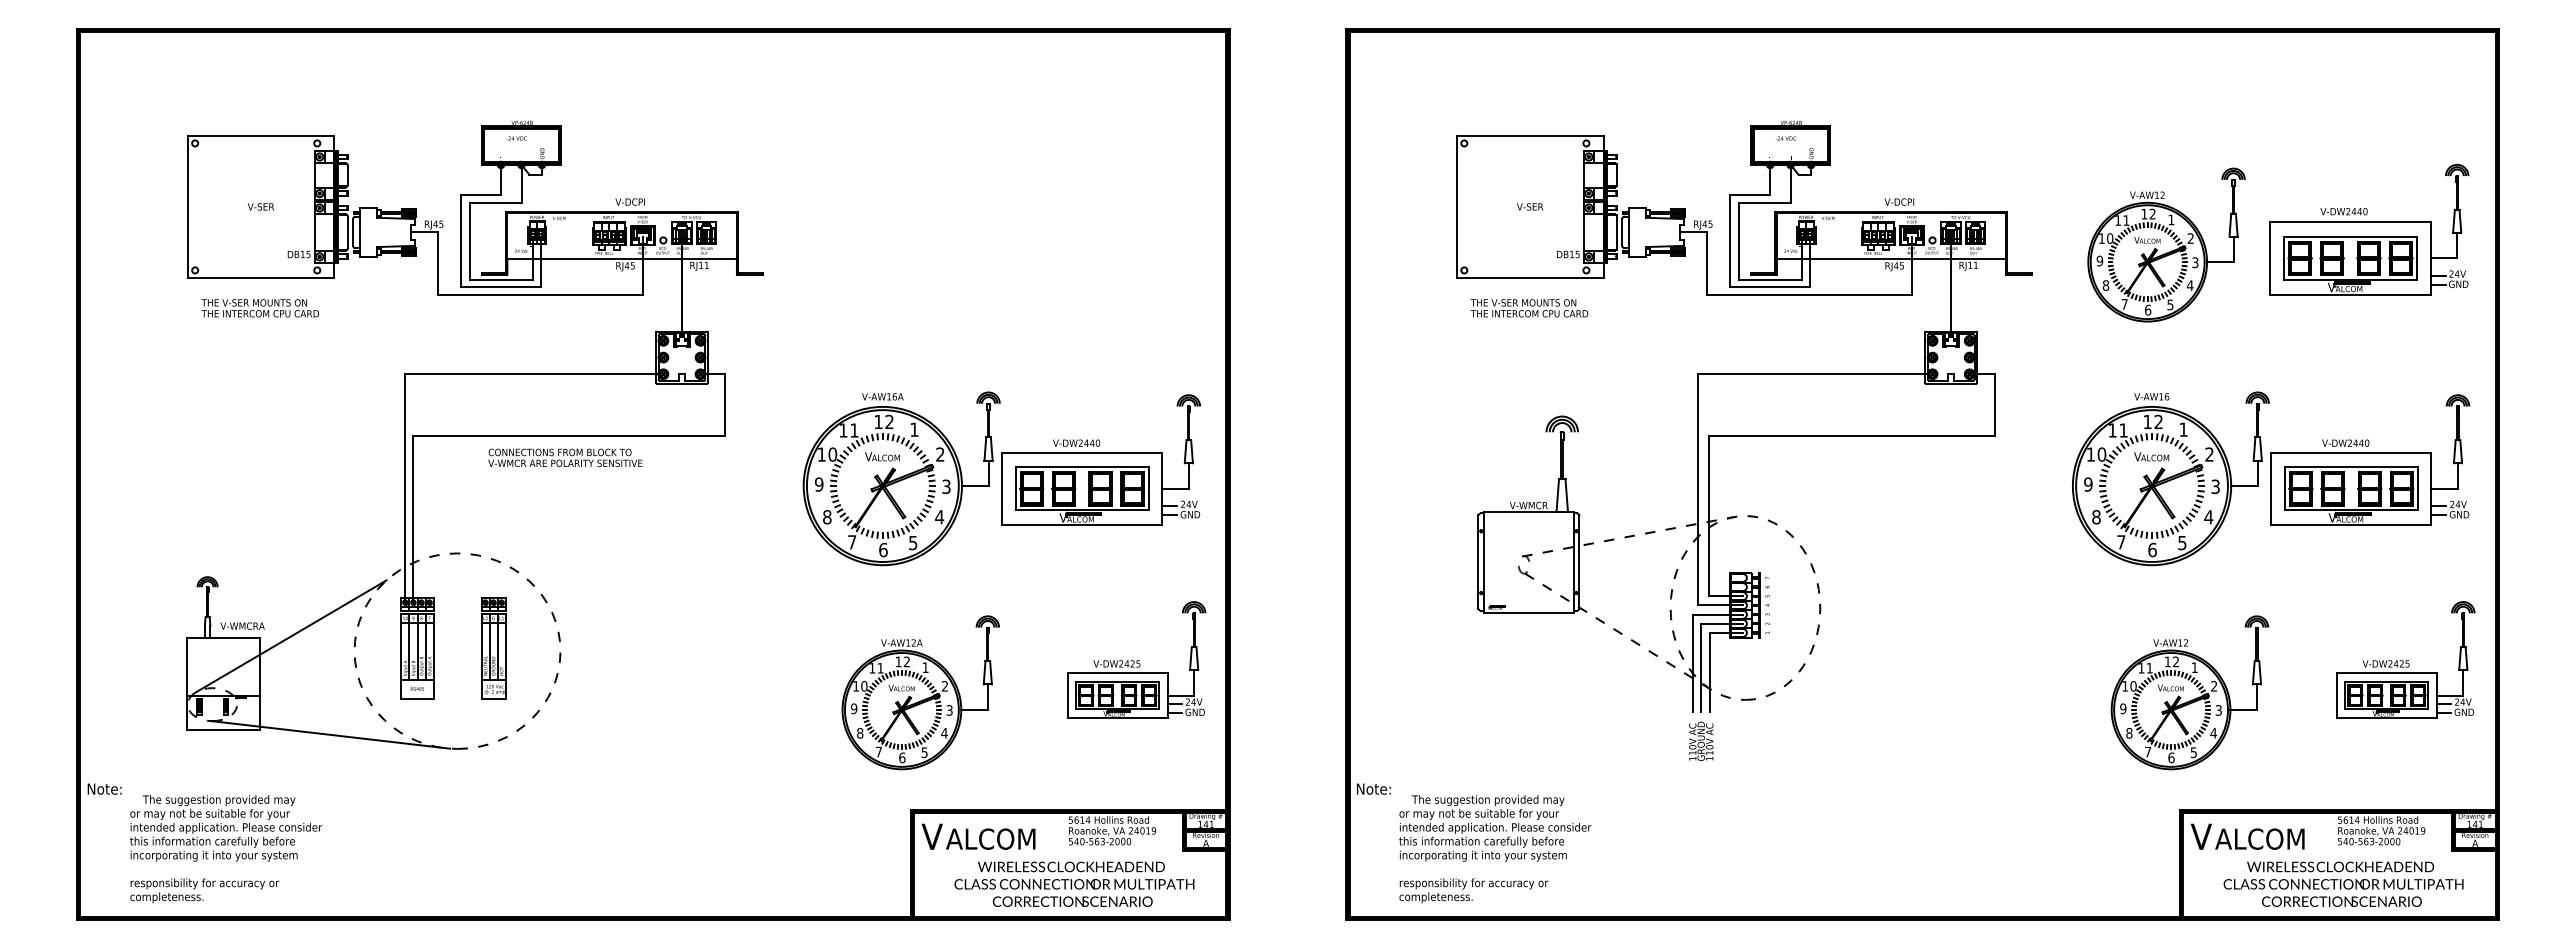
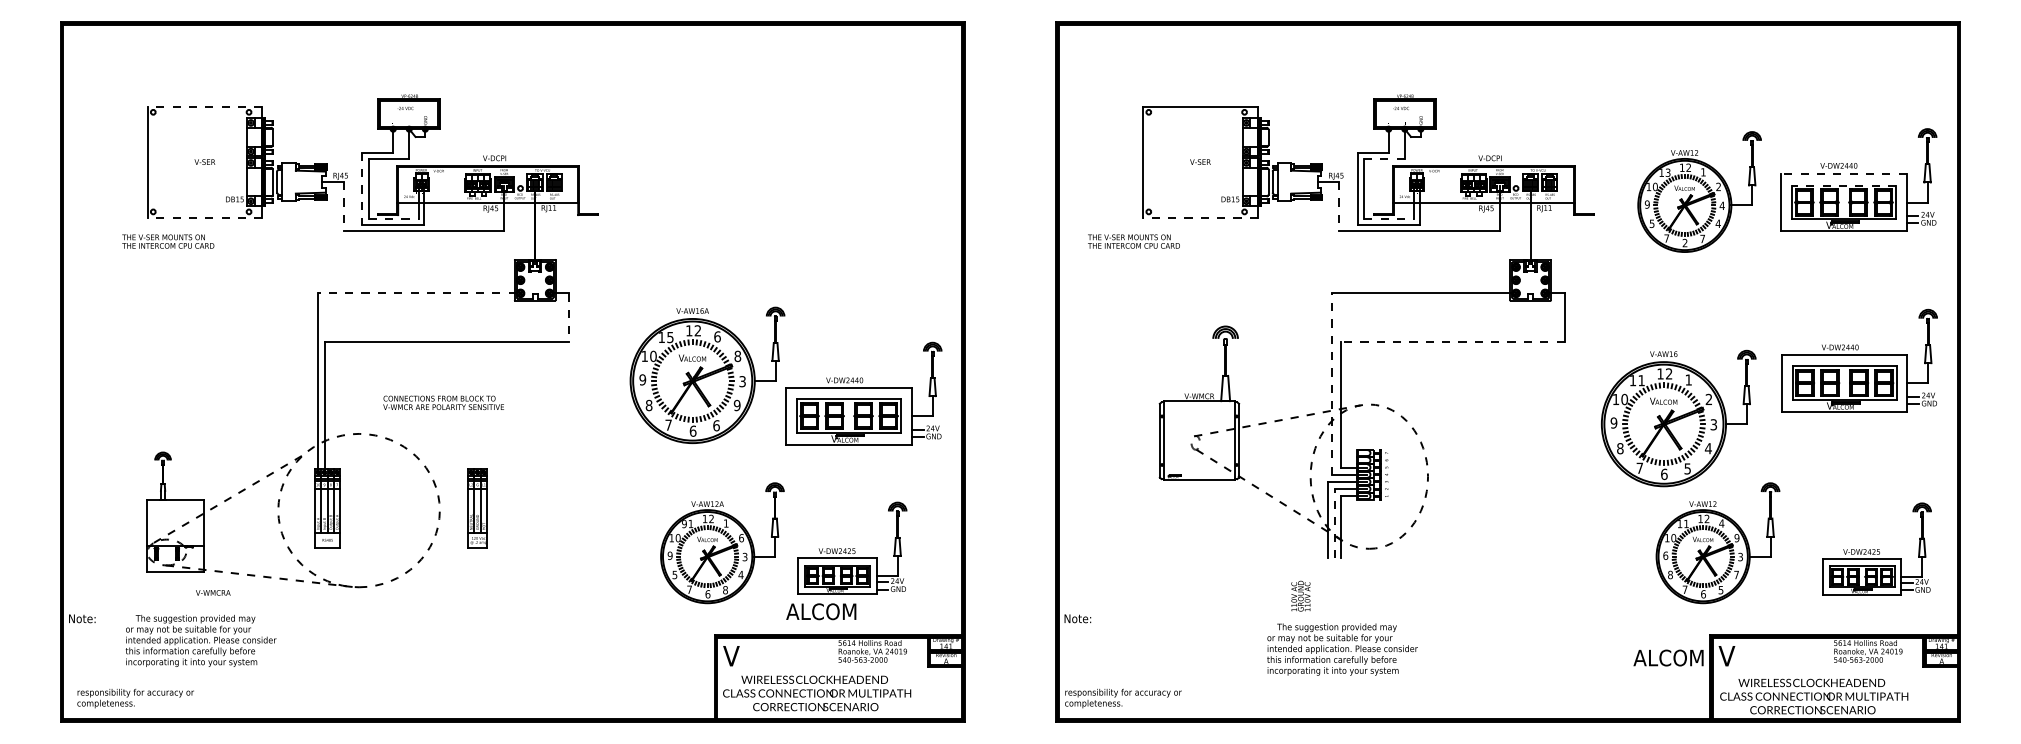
line: (260, 136) -> (204, 106), solid -> dashed
line: (1764, 202) -> (1384, 158), solid -> dashed
text: (2126, 220) -> (1668, 172), 11 -> 13
line: (2350, 222) -> (1843, 174), solid -> dashed
line: (2350, 236) -> (1843, 185), solid -> dashed
line: (461, 241) -> (362, 189), solid -> dashed
text: (2195, 262) -> (1722, 205), 3 -> 4
line: (437, 264) -> (343, 207), solid -> dashed
line: (1706, 264) -> (1338, 207), solid -> dashed
line: (260, 277) -> (204, 217), solid -> dashed
line: (1529, 277) -> (1199, 217), solid -> dashed
line: (501, 279) -> (393, 219), solid -> dashed
line: (1770, 279) -> (1388, 219), solid -> dashed
text: (2105, 285) -> (1651, 223), 8 -> 5
text: (2170, 304) -> (1702, 238), 5 -> 7
text: (259, 308) -> (167, 241), moved
text: (1529, 308) -> (1134, 241), moved
text: (2148, 309) -> (1685, 242), 6 -> 2
line: (531, 374) -> (417, 293), solid -> dashed
line: (725, 405) -> (569, 317), solid -> dashed
text: (914, 429) -> (717, 336), 1 -> 6
text: (854, 430) -> (670, 337), 11 -> 15
line: (1851, 435) -> (1452, 341), solid -> dashed
text: (940, 454) -> (737, 356), 2 -> 8
text: (565, 457) -> (443, 402), moved
part: (1100, 459) -> (863, 393), moved
part: (2170, 478) -> (1678, 418), moved
line: (1697, 489) -> (1331, 383), solid -> dashed
text: (939, 517) -> (737, 405), 4 -> 9
text: (913, 542) -> (716, 425), 5 -> 6
text: (242, 625) -> (213, 592), moved
line: (291, 636) -> (228, 499), solid -> dashed
part: (493, 648) -> (477, 508), moved
part: (1136, 659) -> (852, 547), moved
part: (2405, 659) -> (1876, 548), moved
text: (872, 667) -> (684, 523), 11 -> 91
line: (1701, 667) -> (1334, 523), solid -> dashed
text: (2194, 667) -> (1721, 523), 1 -> 4
text: (944, 686) -> (741, 538), 2 -> 6
text: (2214, 686) -> (1737, 538), 2 -> 9
text: (2123, 708) -> (1665, 555), 9 -> 6
text: (860, 732) -> (675, 574), 8 -> 5
text: (2213, 733) -> (1736, 575), 4 -> 7
line: (331, 734) -> (260, 575), solid -> dashed
text: (1701, 740) -> (1301, 595), moved
text: (924, 752) -> (725, 590), 5 -> 8
text: (226, 828) -> (201, 641), moved
text: (1495, 828) -> (1342, 649), moved
text: (990, 838) -> (821, 611), moved
text: (2259, 838) -> (1668, 657), moved
text: (1074, 883) -> (817, 692), moved
text: (2343, 883) -> (1814, 695), moved
text: (204, 890) -> (135, 698), moved
text: (1473, 890) -> (1123, 698), moved

